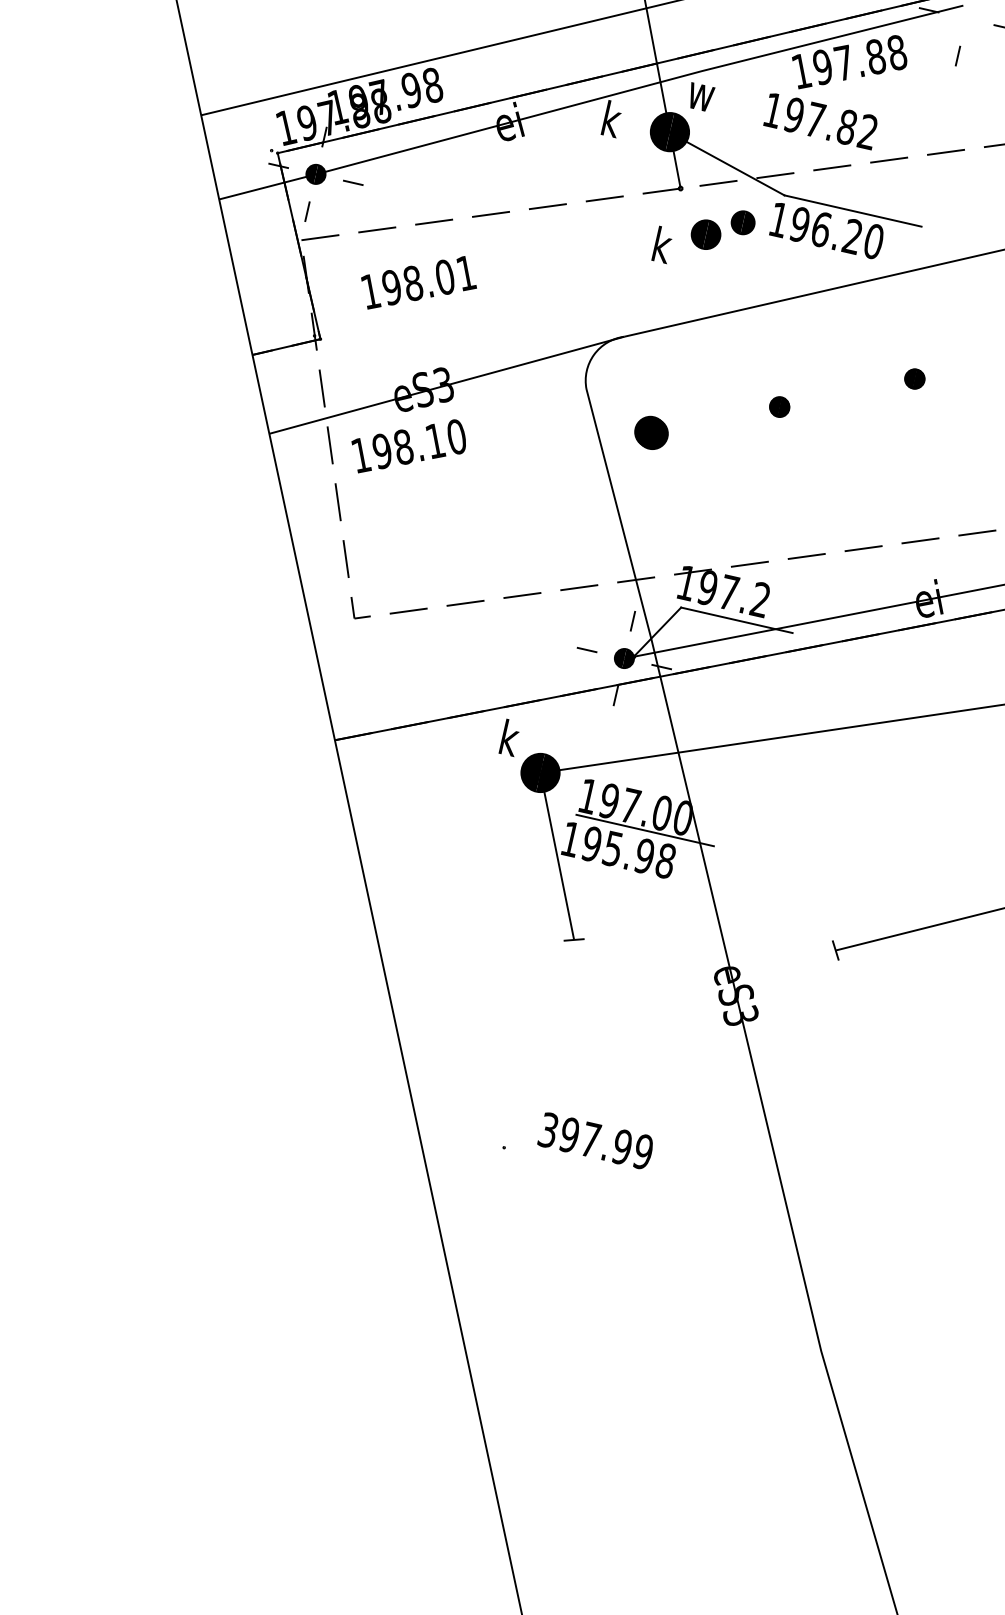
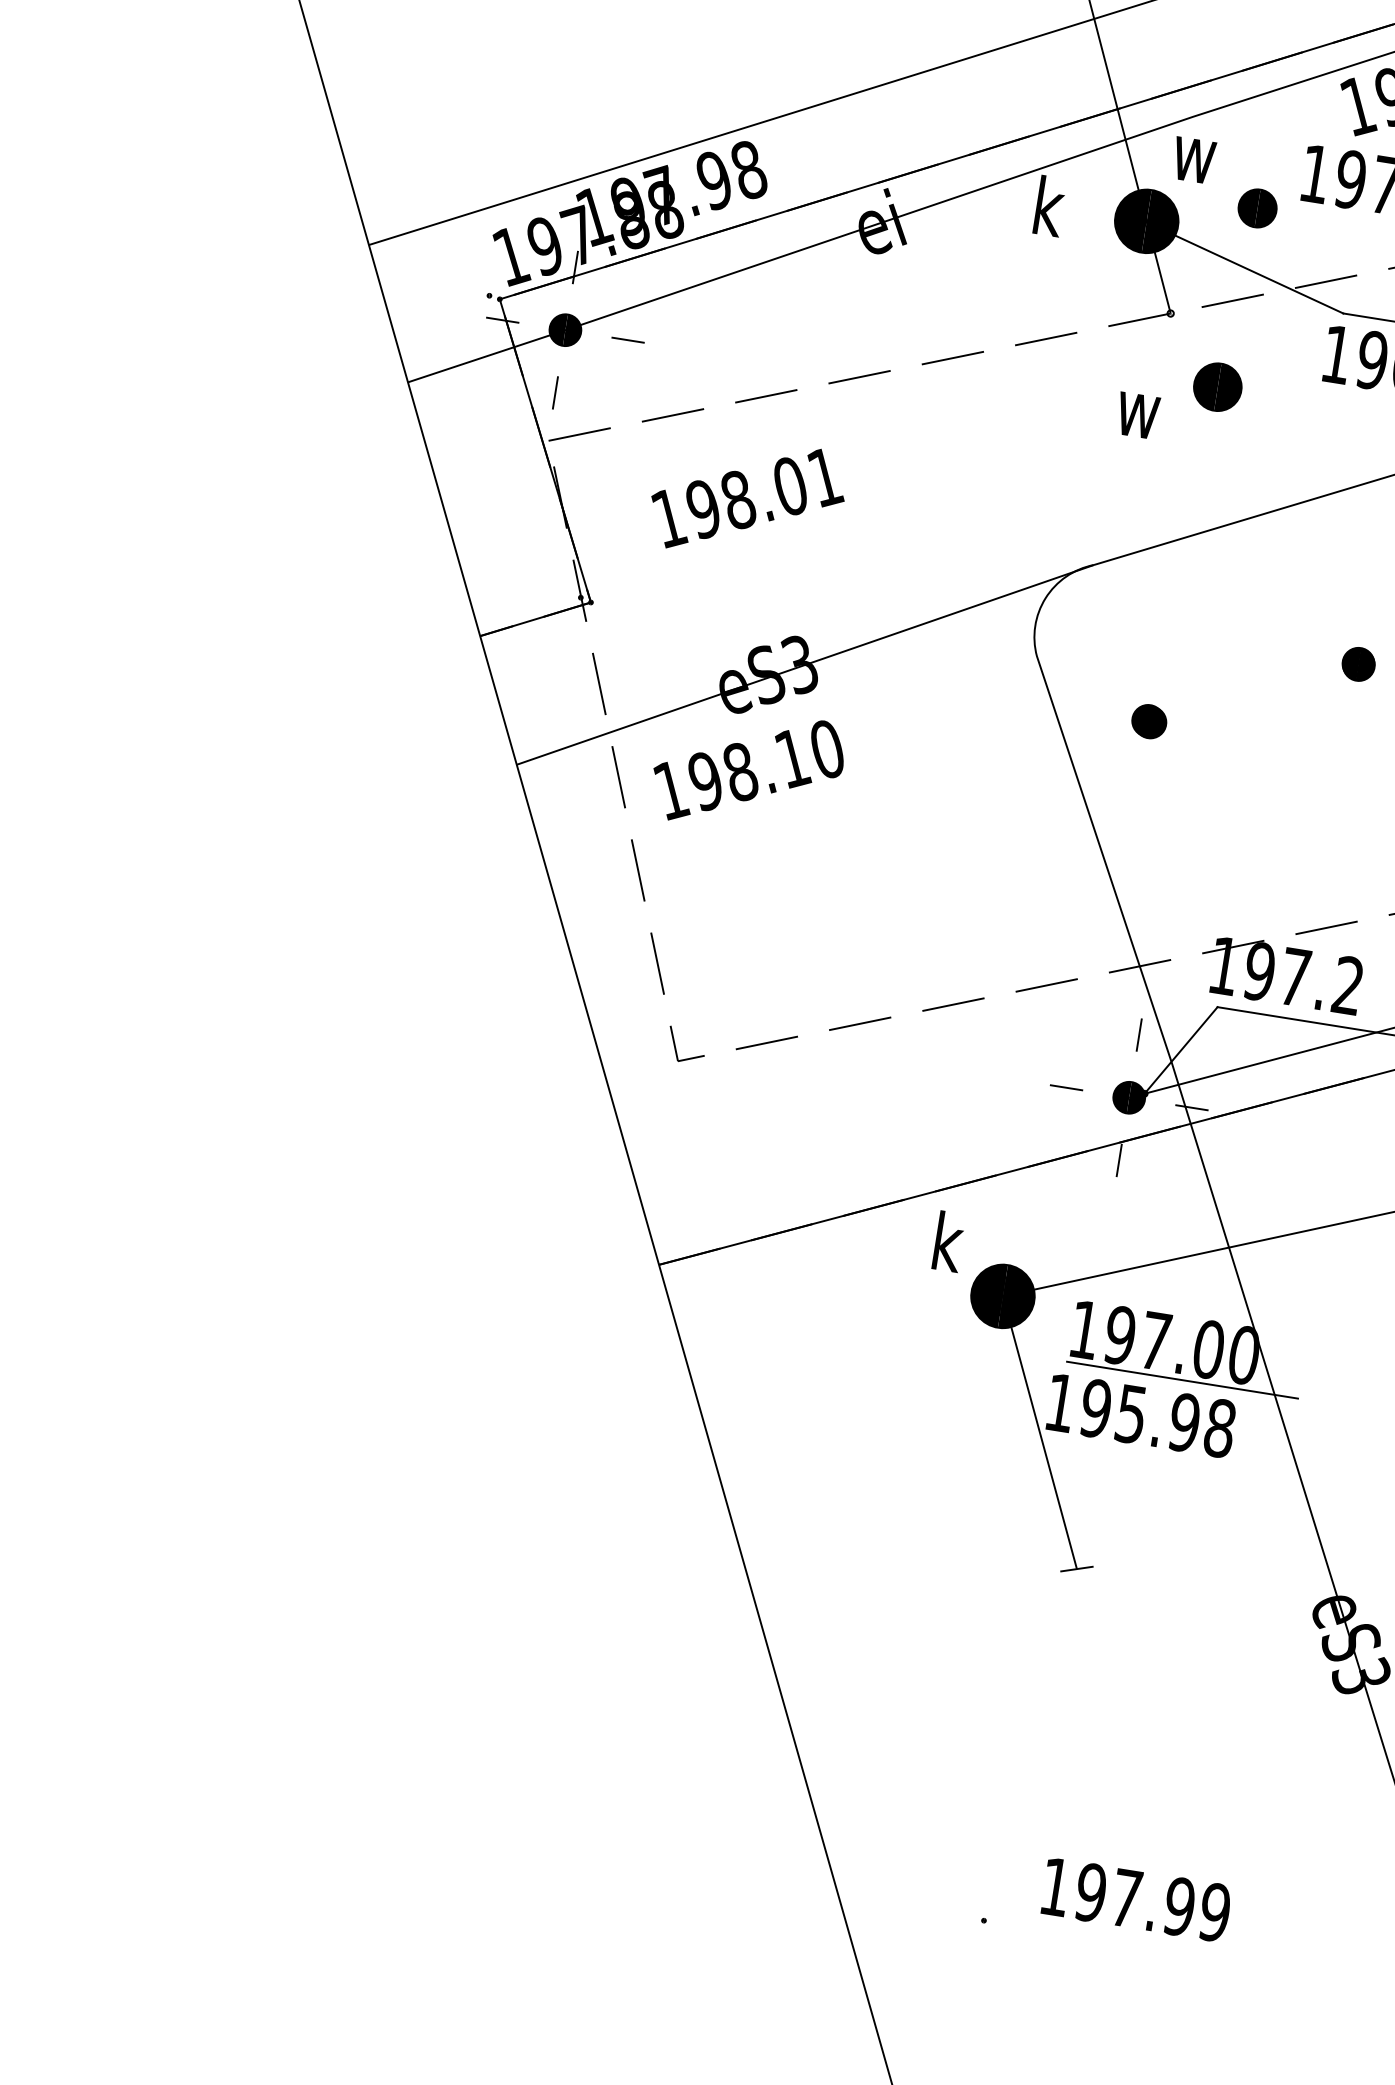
part: (742, 222) -> (1256, 208), moved
text: (659, 244) -> (1141, 408), k -> w
part: (651, 433) -> (1149, 722), size x0.62
text: (547, 1130) -> (1053, 1887), 397.99 -> 197.99

